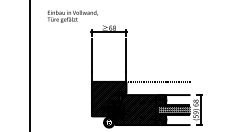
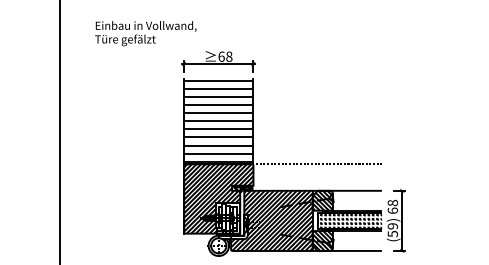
hatch: (108, 60) -> (217, 121), added

